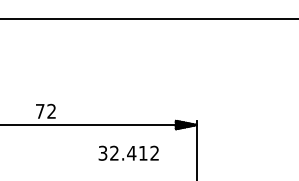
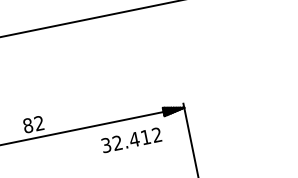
text: (39, 110) -> (27, 124), 72 -> 82
text: (128, 152) -> (131, 139), moved

